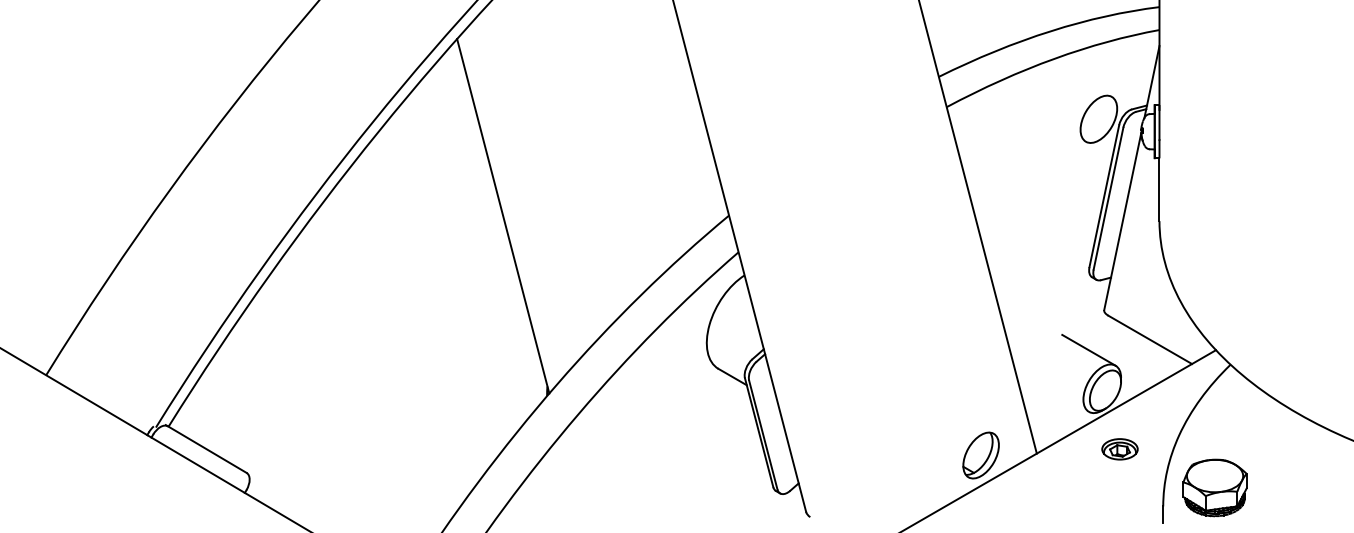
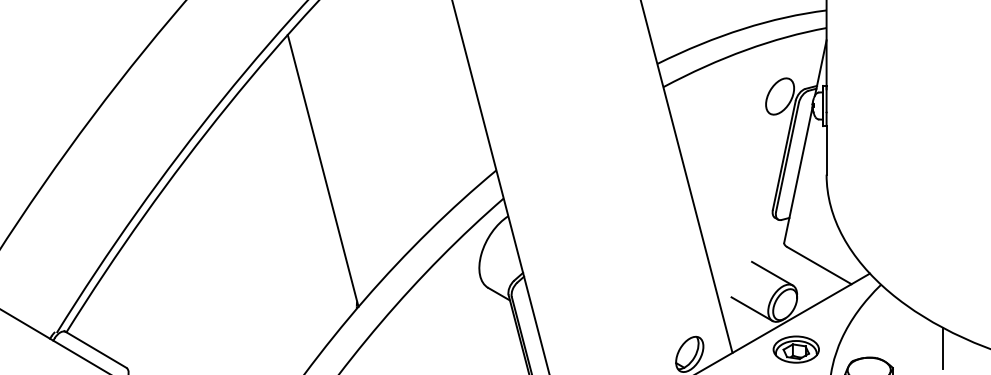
line: (1061, 396) -> (751, 309), added
line: (1311, 447) -> (943, 348), added
part: (1119, 449) -> (795, 349), size x1.67

